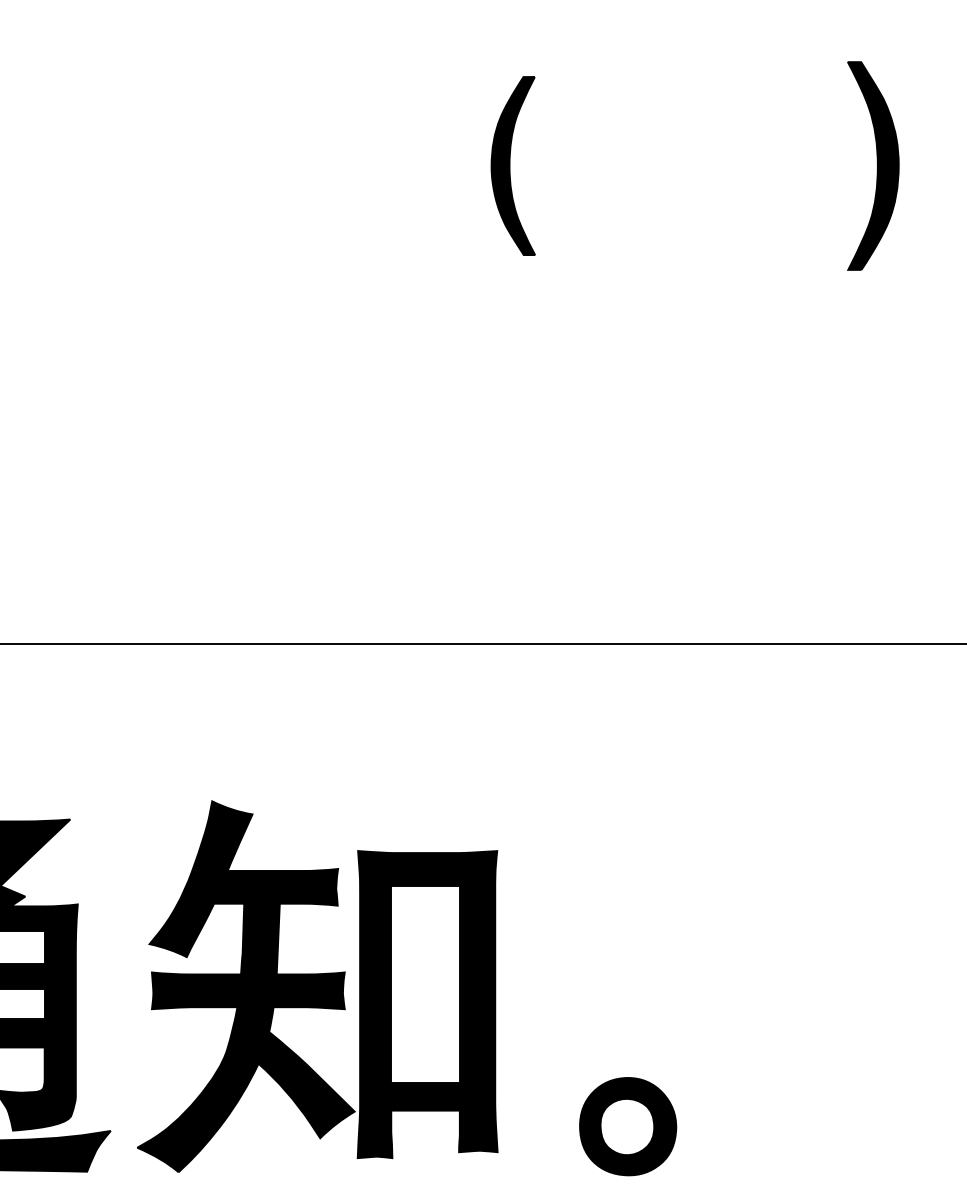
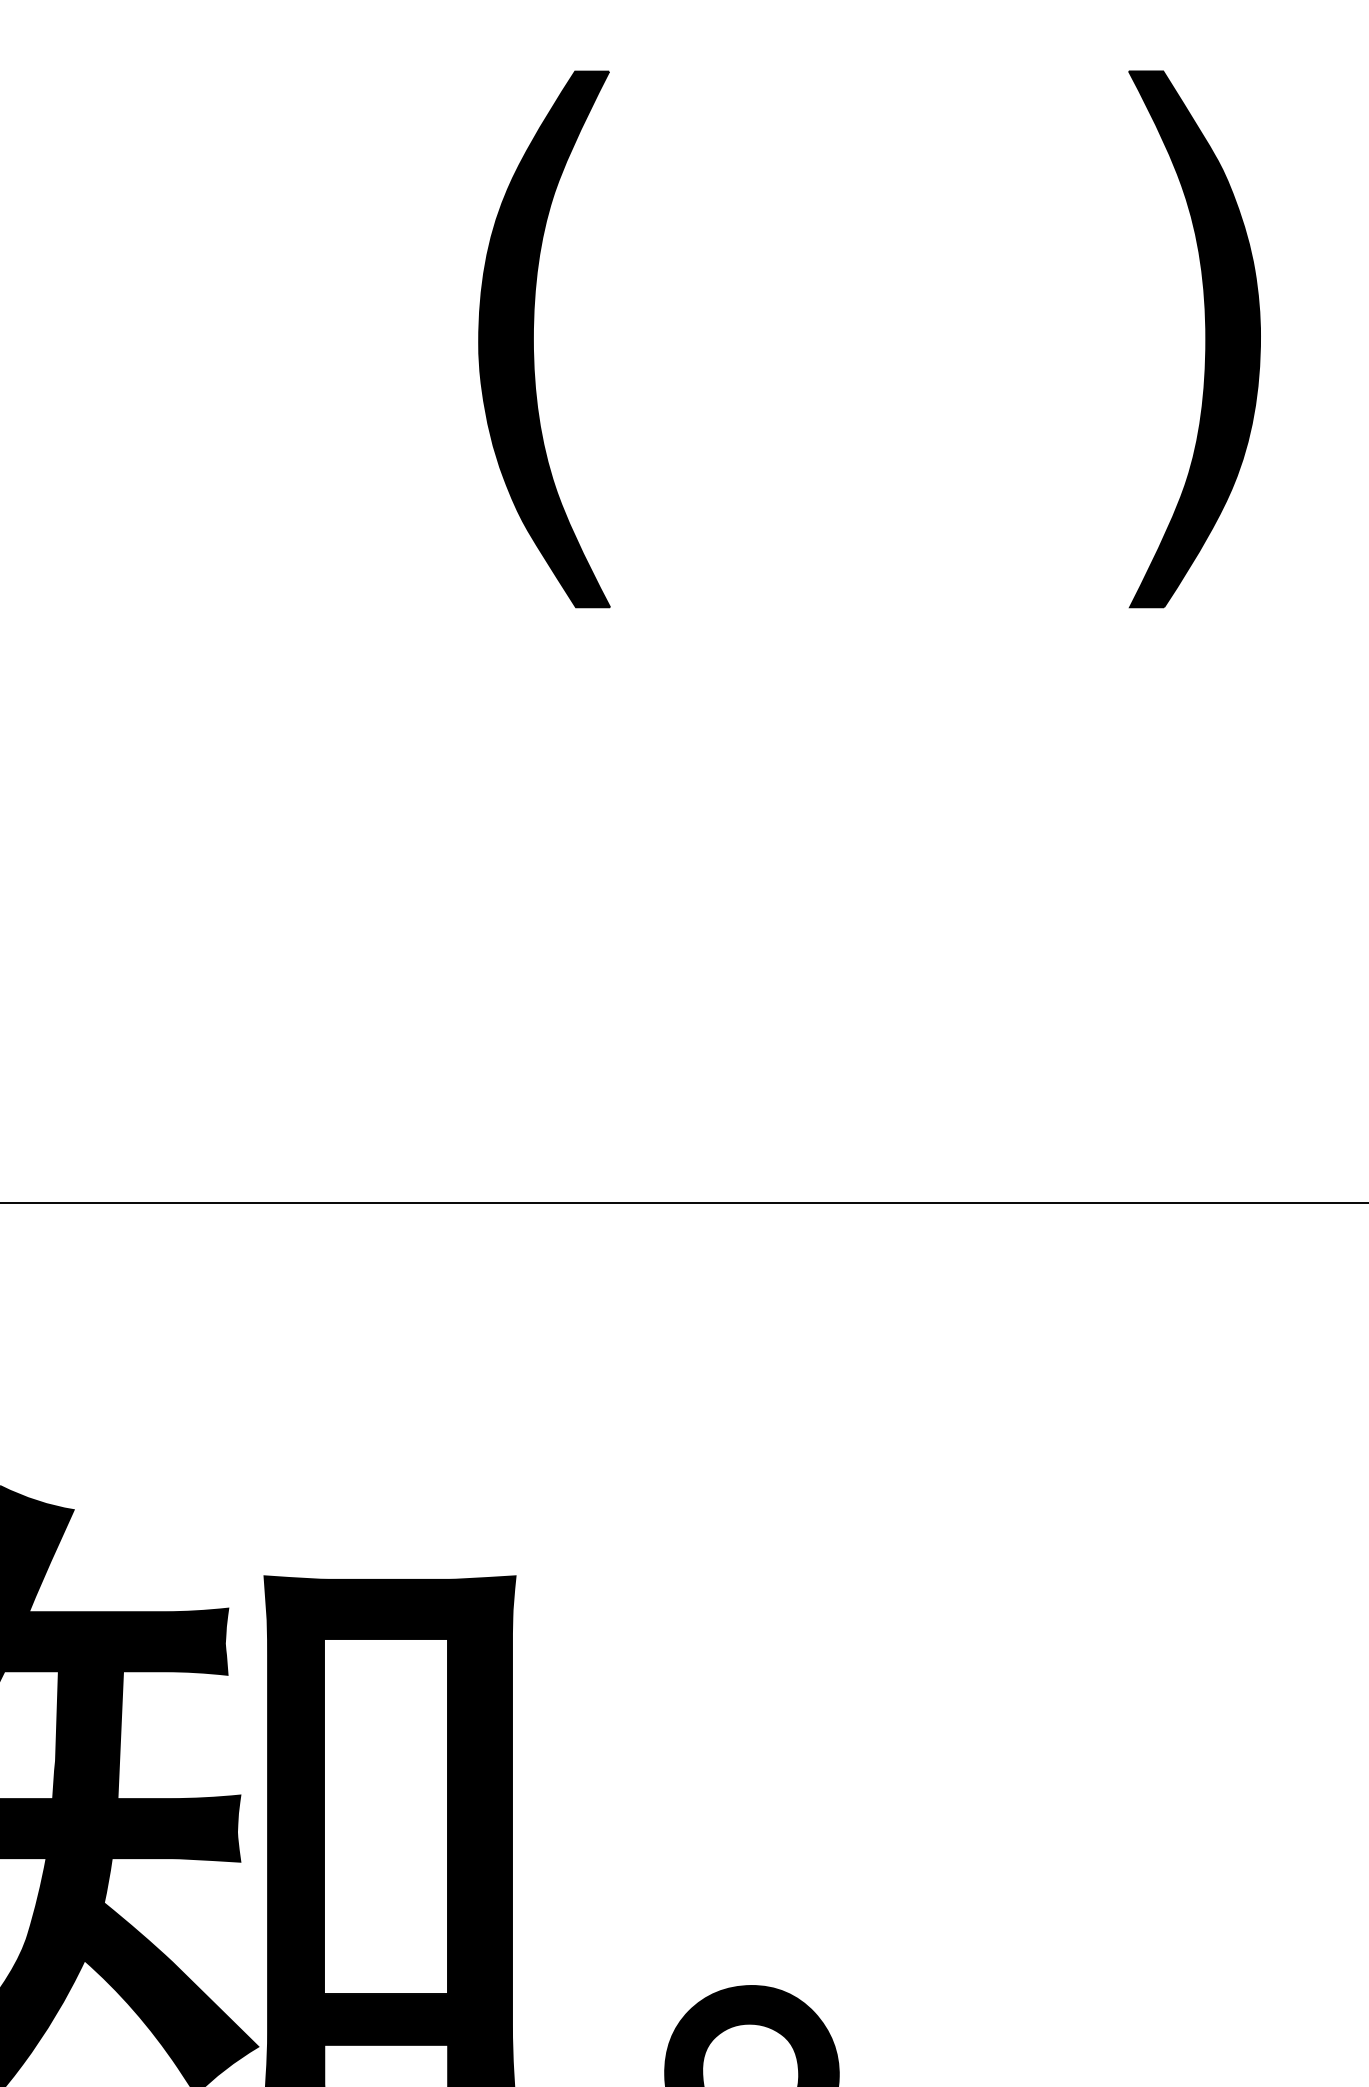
part: (513, 165) -> (544, 338), size x1.67
part: (873, 165) -> (1195, 338), size x1.43

